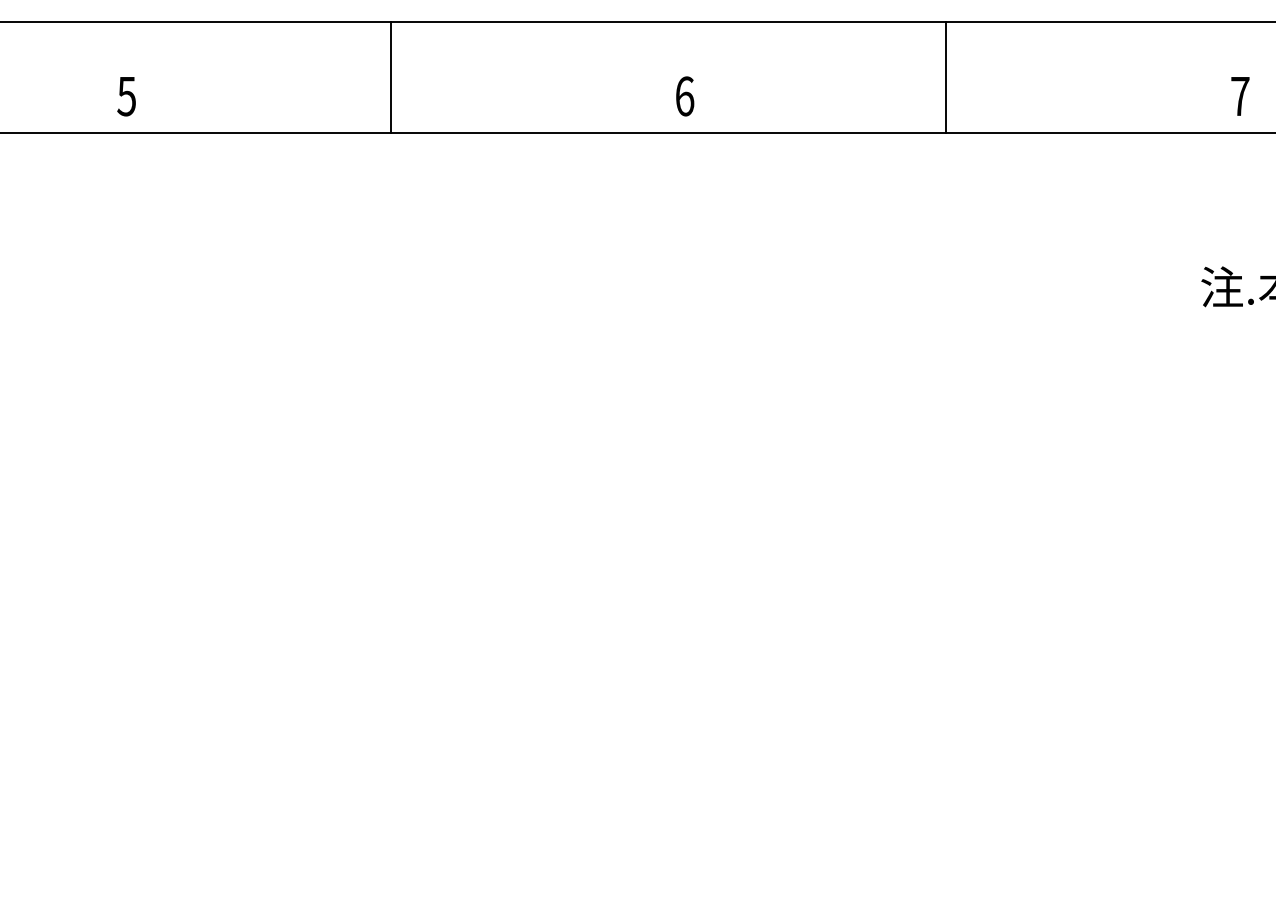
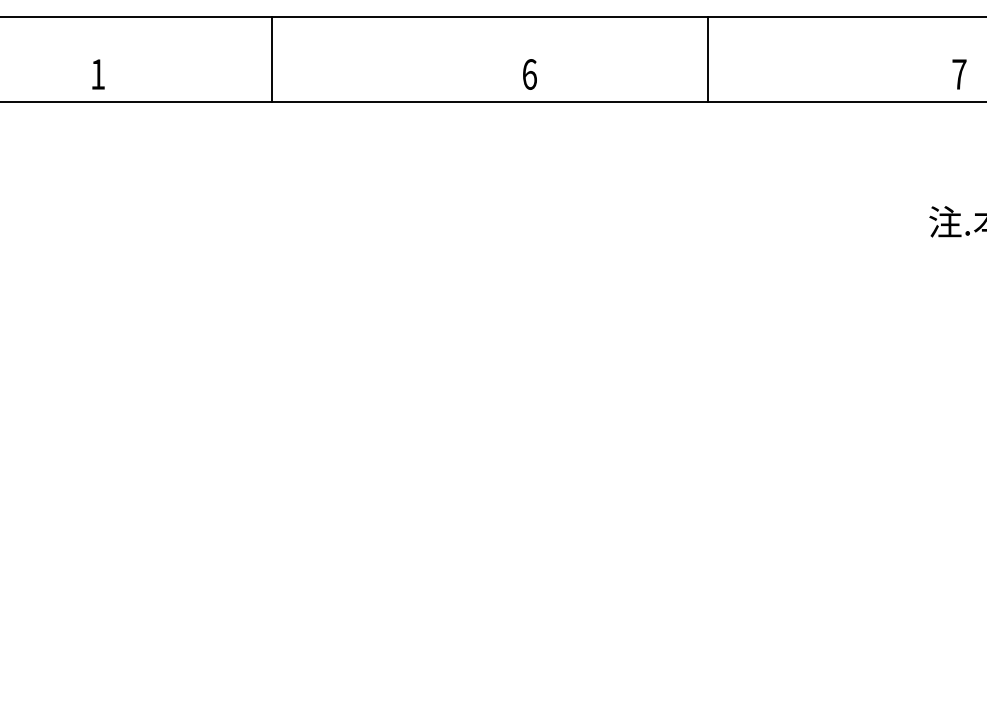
line: (391, 76) -> (271, 59), moved
line: (945, 76) -> (707, 59), moved
text: (126, 96) -> (97, 74), 5 -> 1

